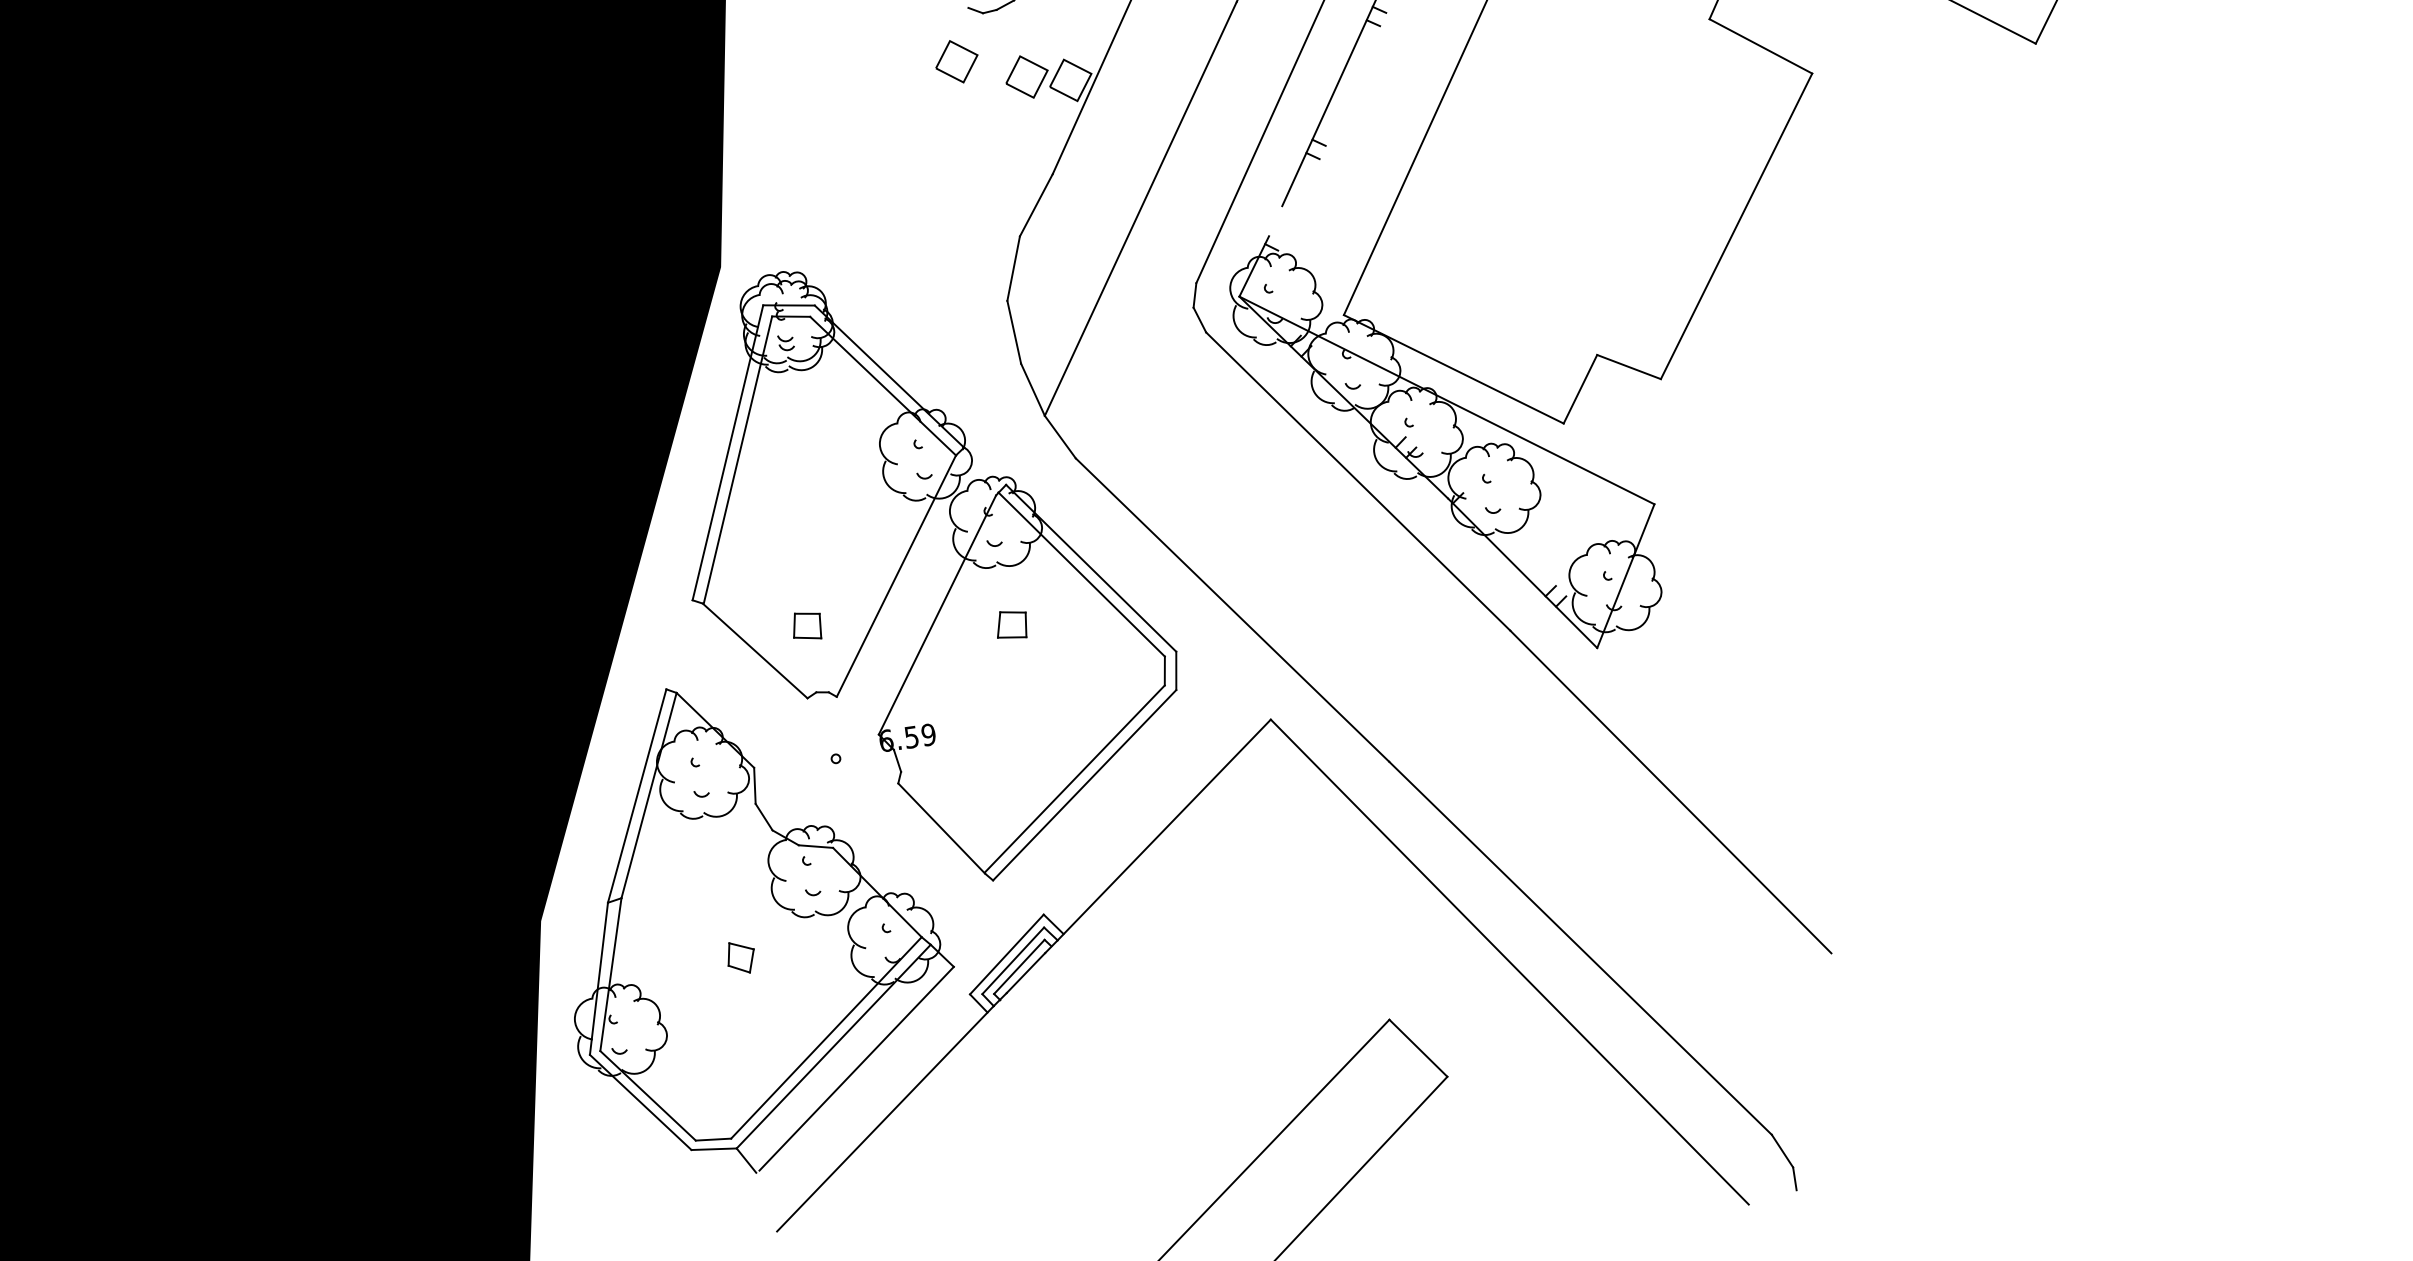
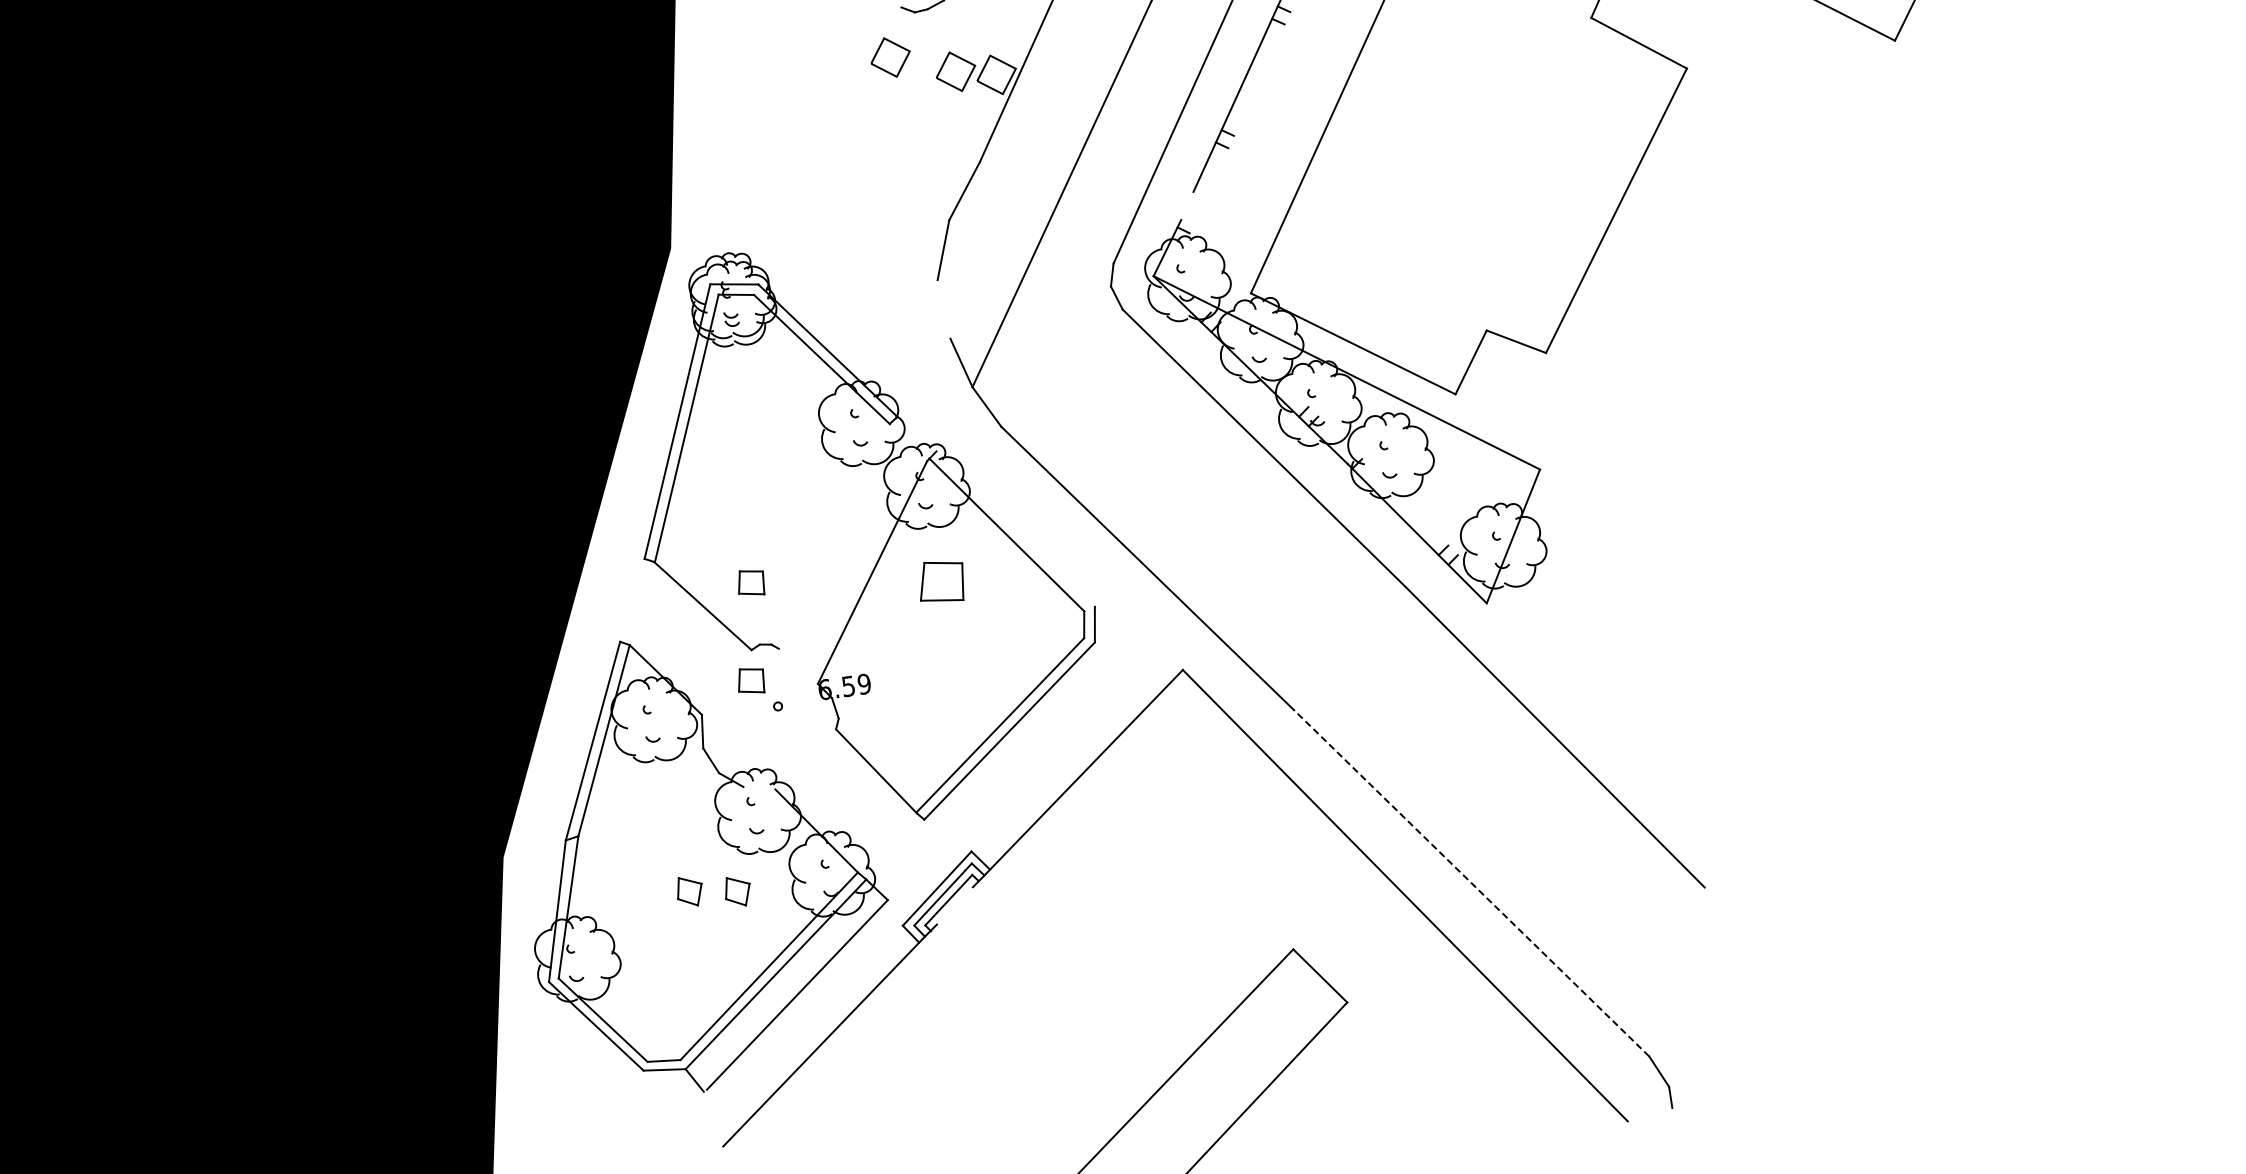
line: (1013, 332) -> (943, 309), removed
line: (1091, 567) -> (1015, 528), removed
line: (895, 575) -> (833, 535), removed
part: (1011, 624) -> (941, 581), size x1.6
part: (807, 730) -> (751, 680), added
line: (816, 845) -> (759, 787), removed
line: (1580, 947) -> (1471, 882), solid -> dashed
part: (792, 957) -> (737, 891), added
line: (1025, 972) -> (954, 905), removed

